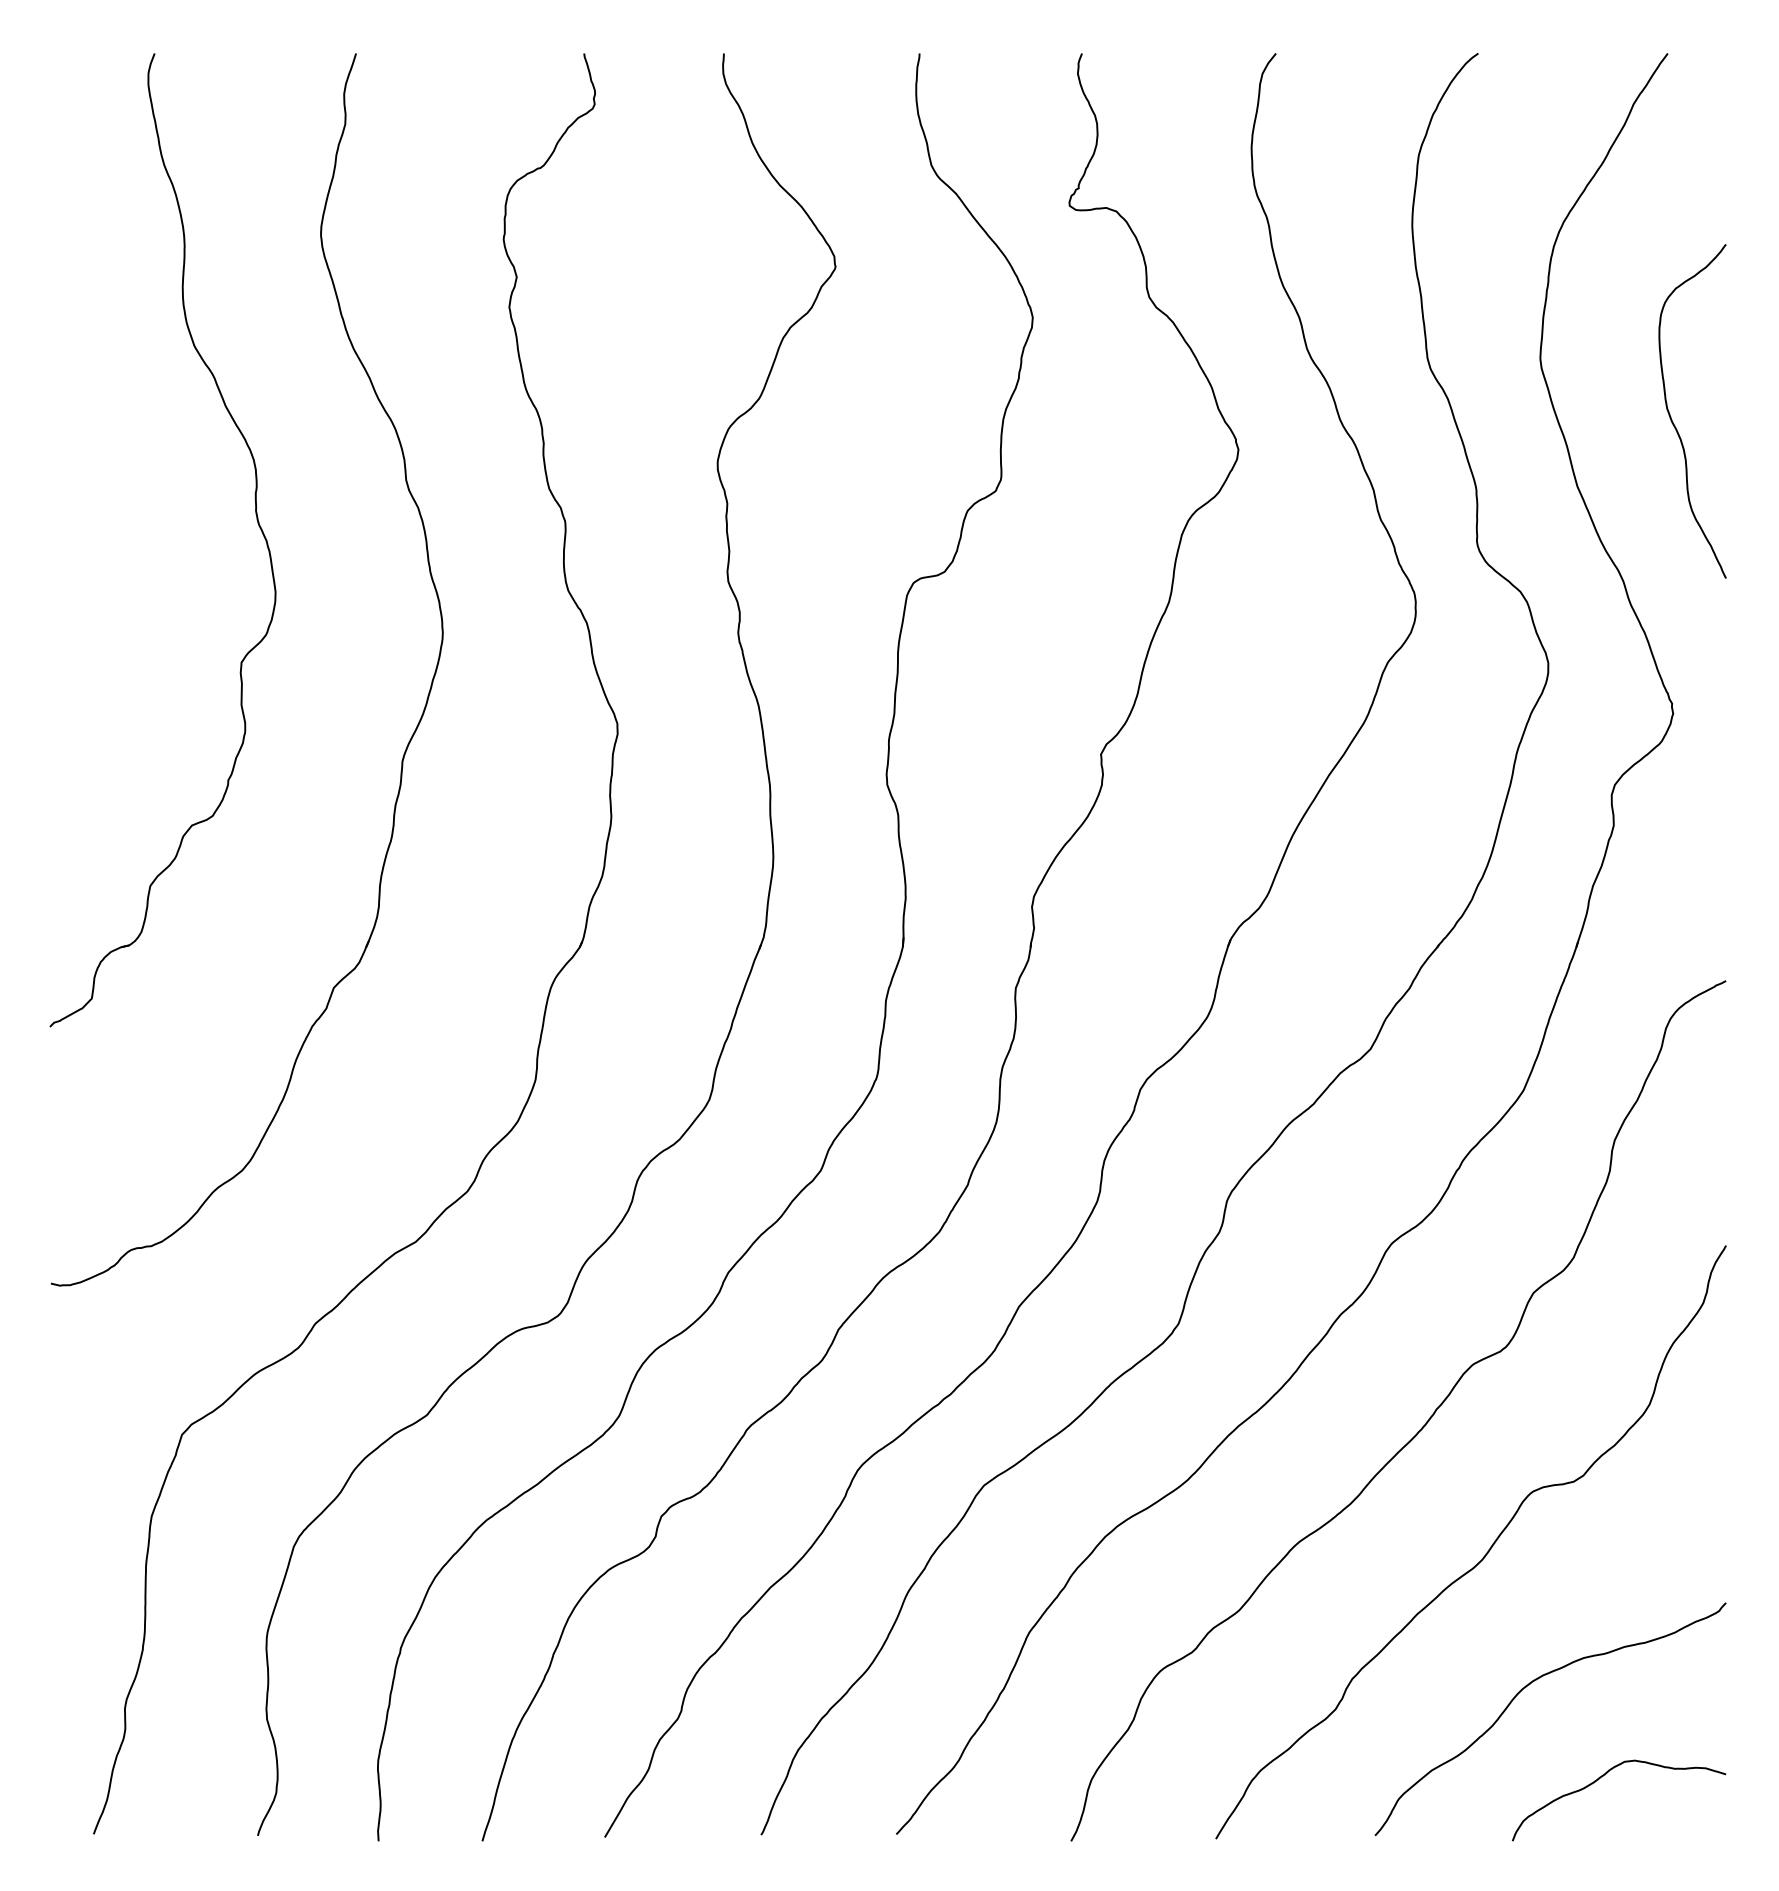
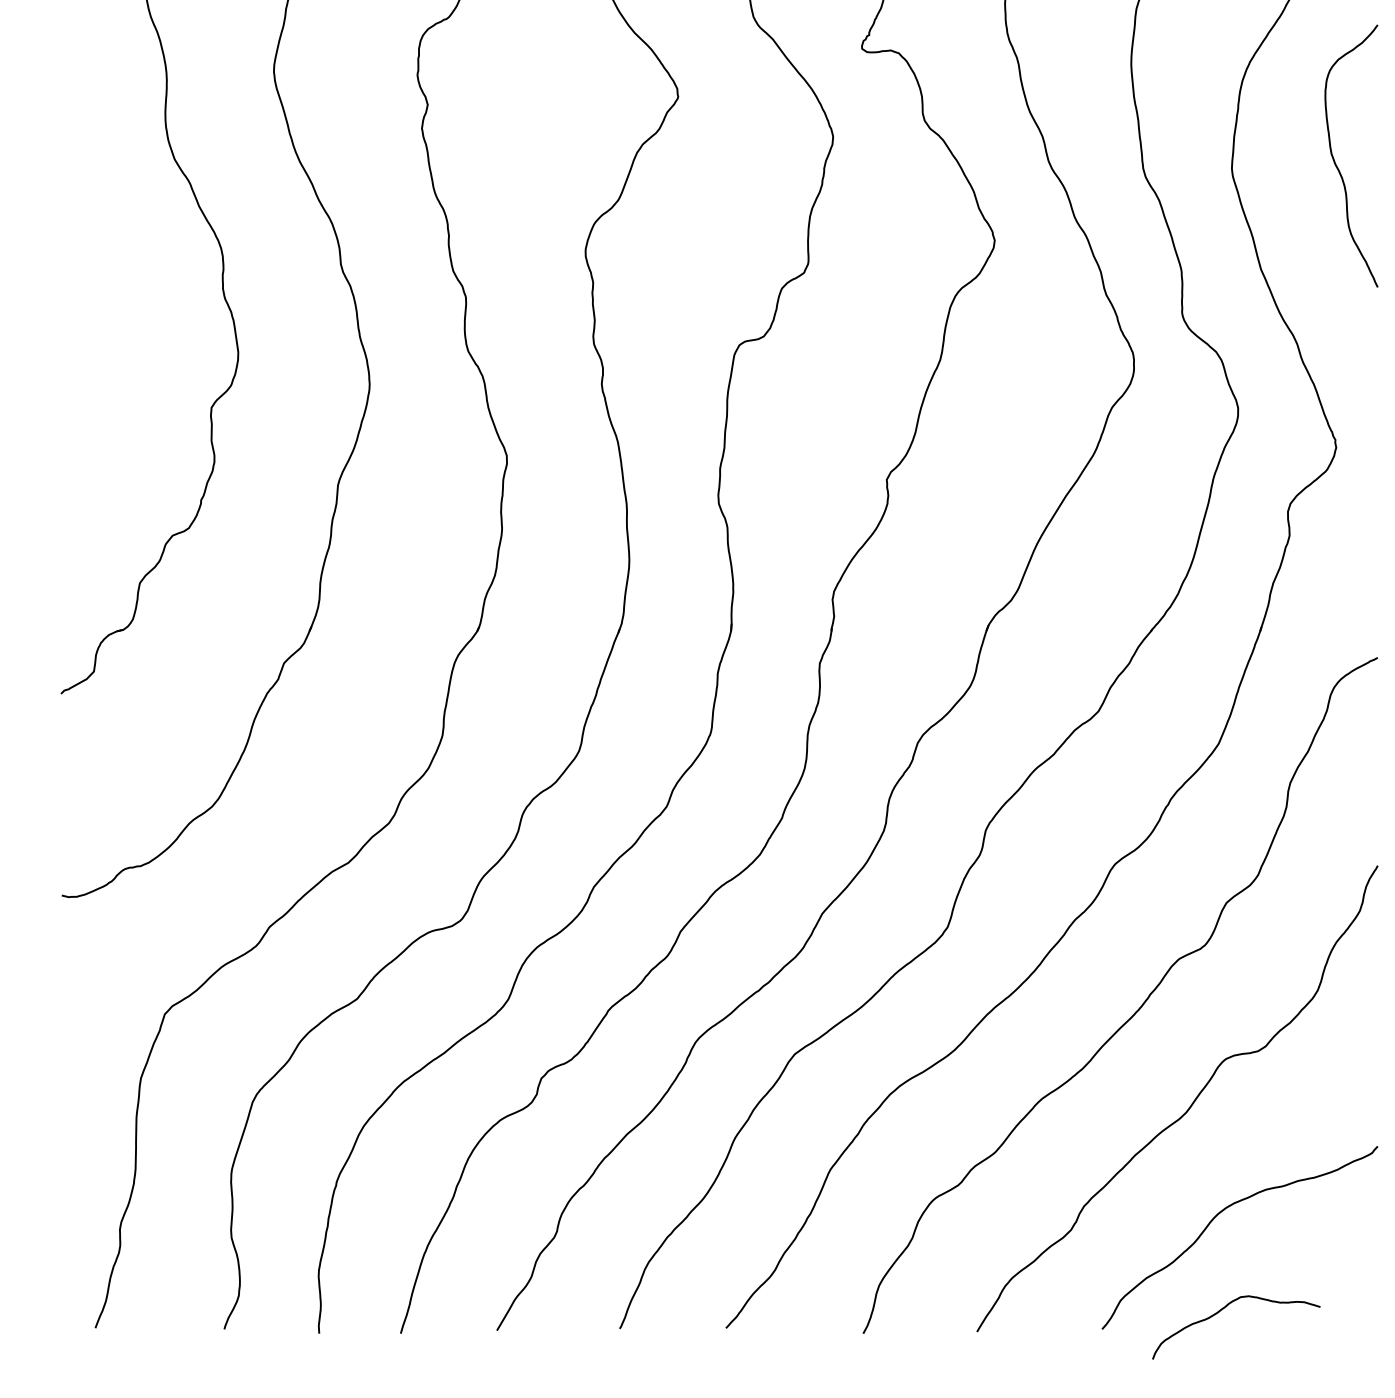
curve: (1672, 419) -> (1335, 162), moved
curve: (1602, 1777) -> (1223, 1309), moved

